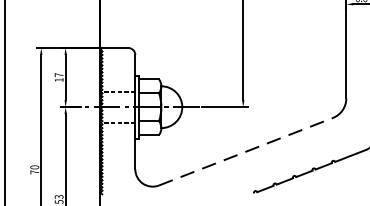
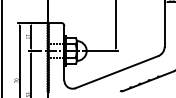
line: (247, 150) -> (117, 71), dashed -> solid

